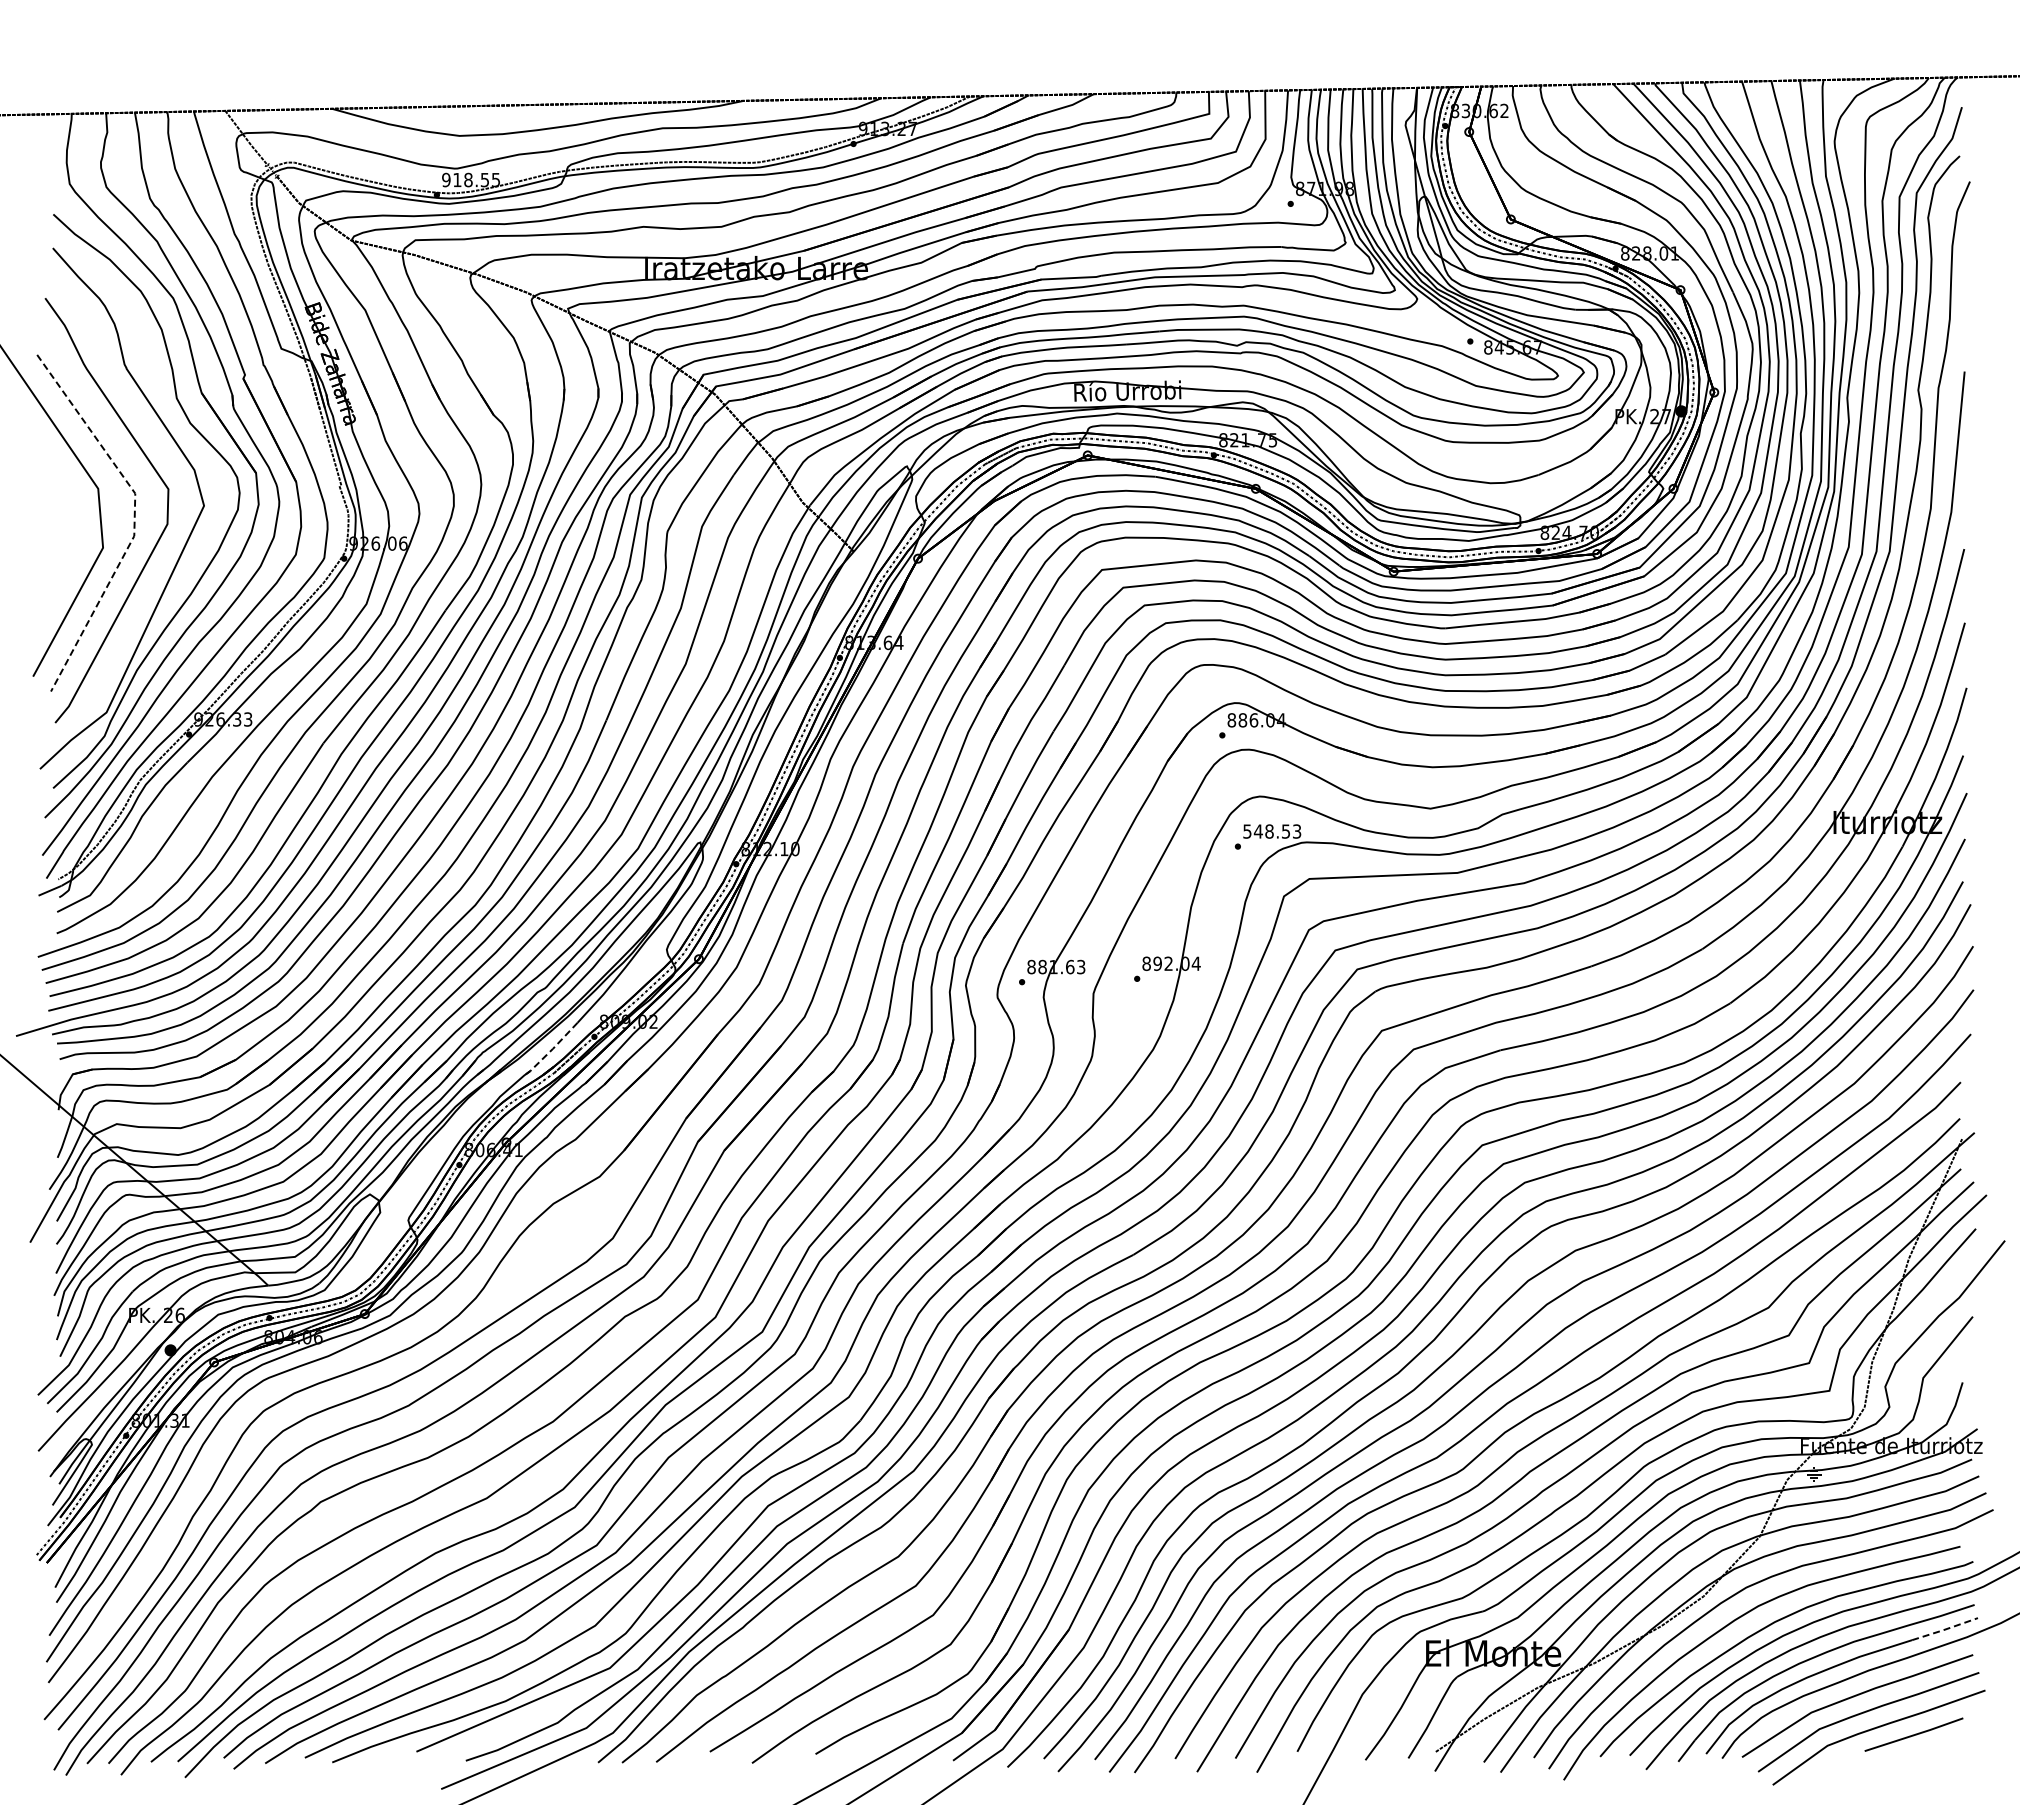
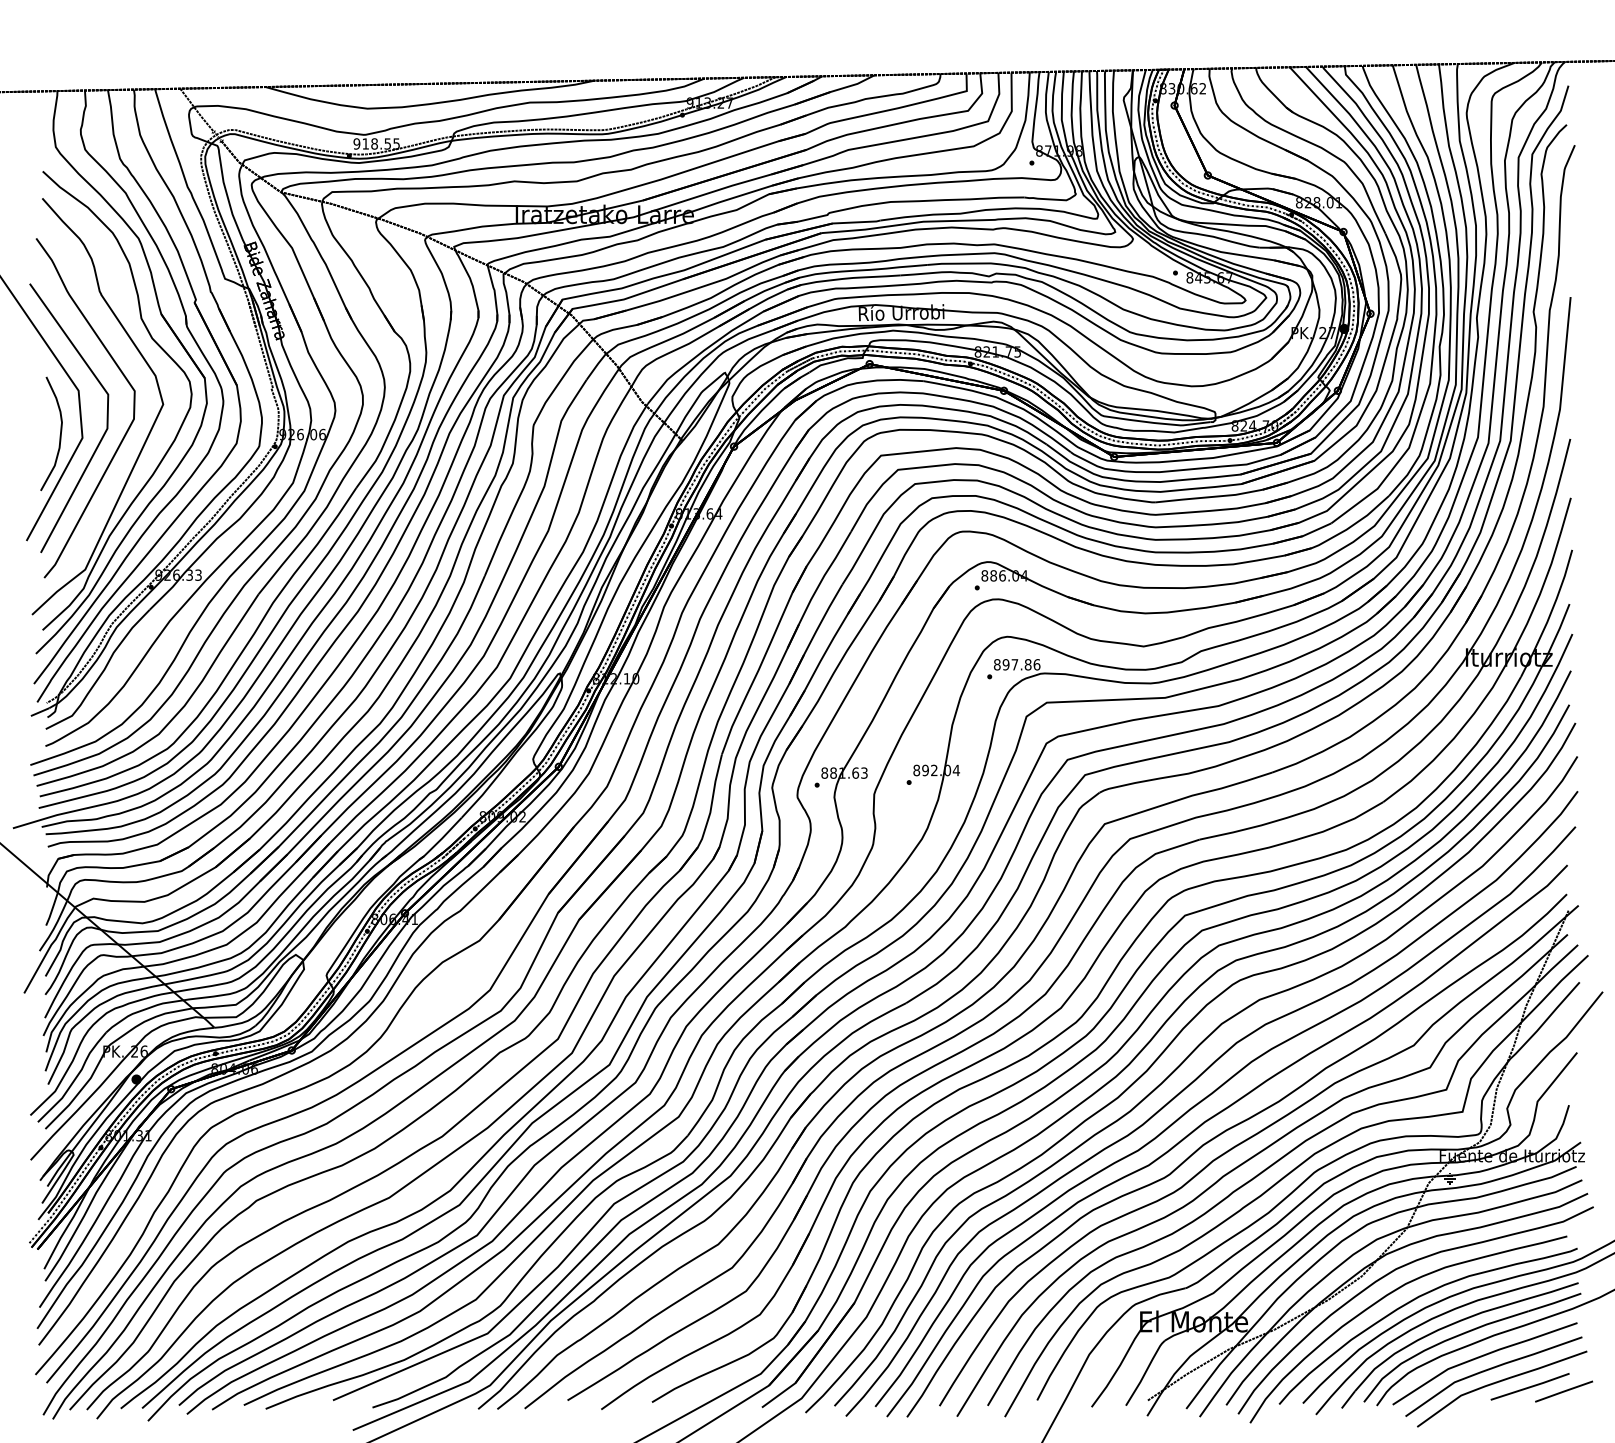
line: (134, 518) -> (107, 414), dashed -> solid
curve: (74, 545) -> (59, 436), added
text: (1272, 831) -> (1017, 664), 548.53 -> 897.86
line: (551, 1050) -> (440, 839), dashed -> solid
line: (1945, 1629) -> (1555, 1302), dashed -> solid
line: (1956, 1740) -> (1564, 1391), added

